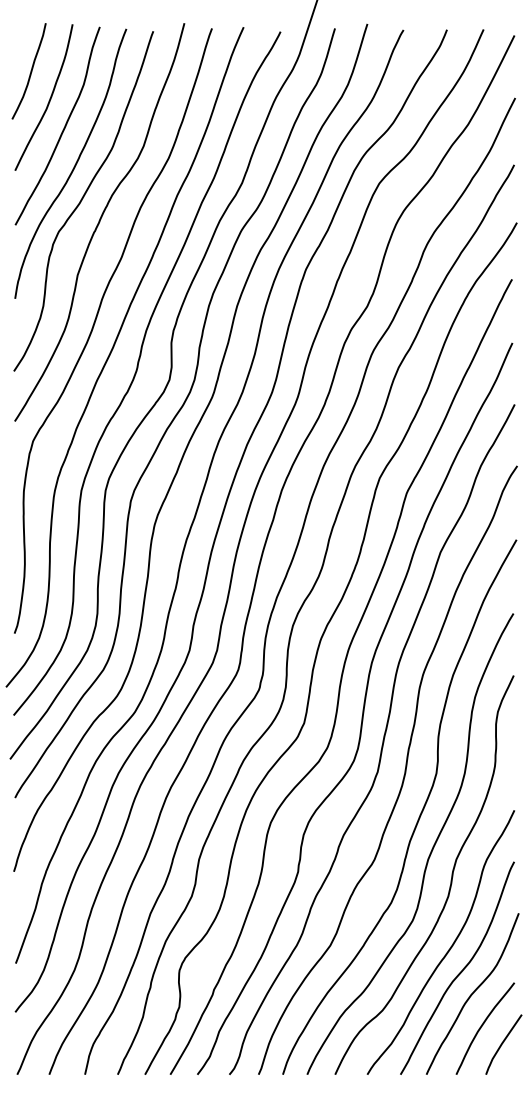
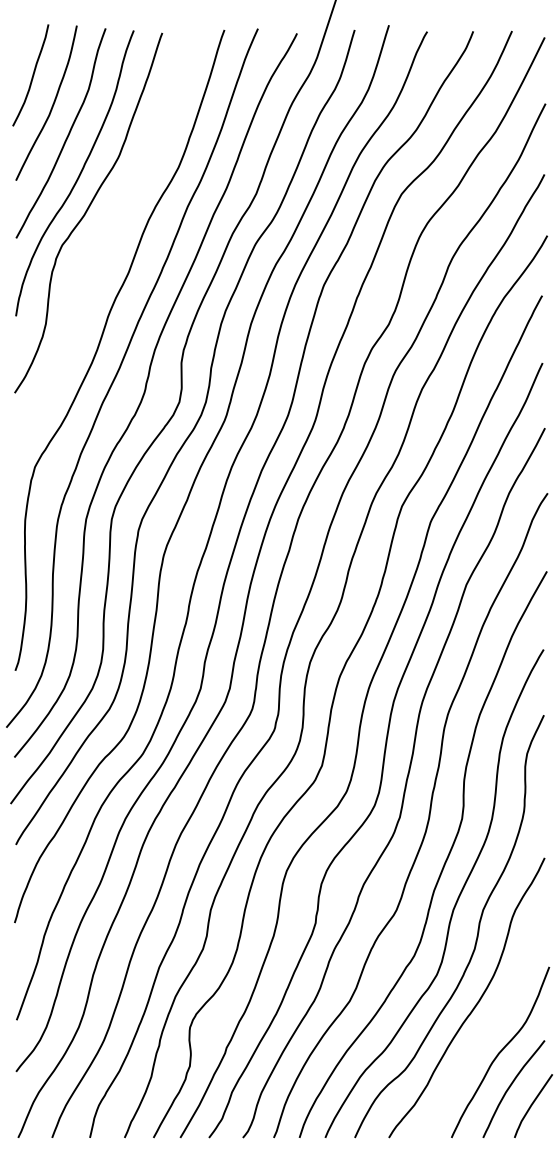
curve: (99, 222) -> (105, 235), removed
curve: (461, 970) -> (488, 1027), removed

